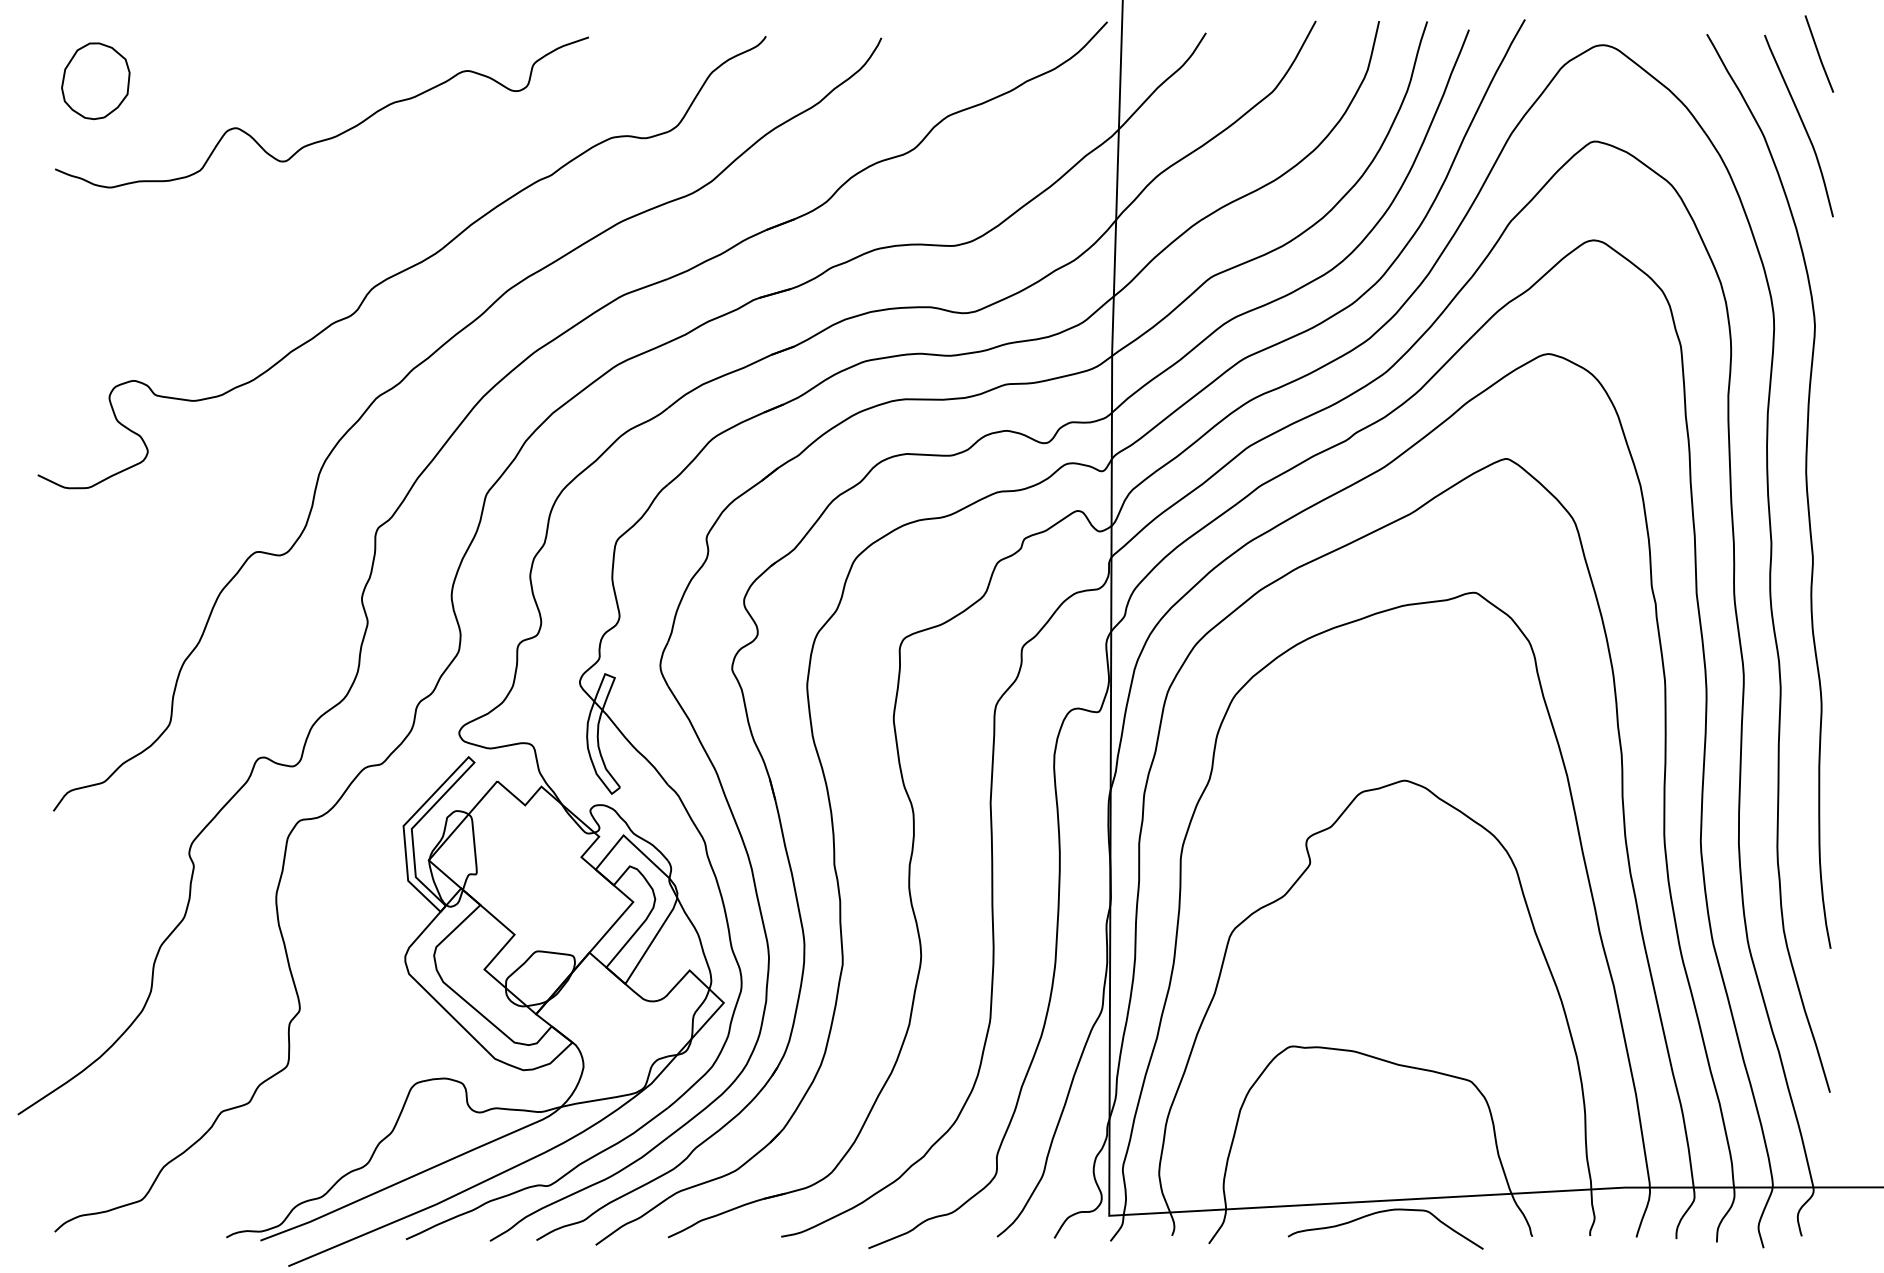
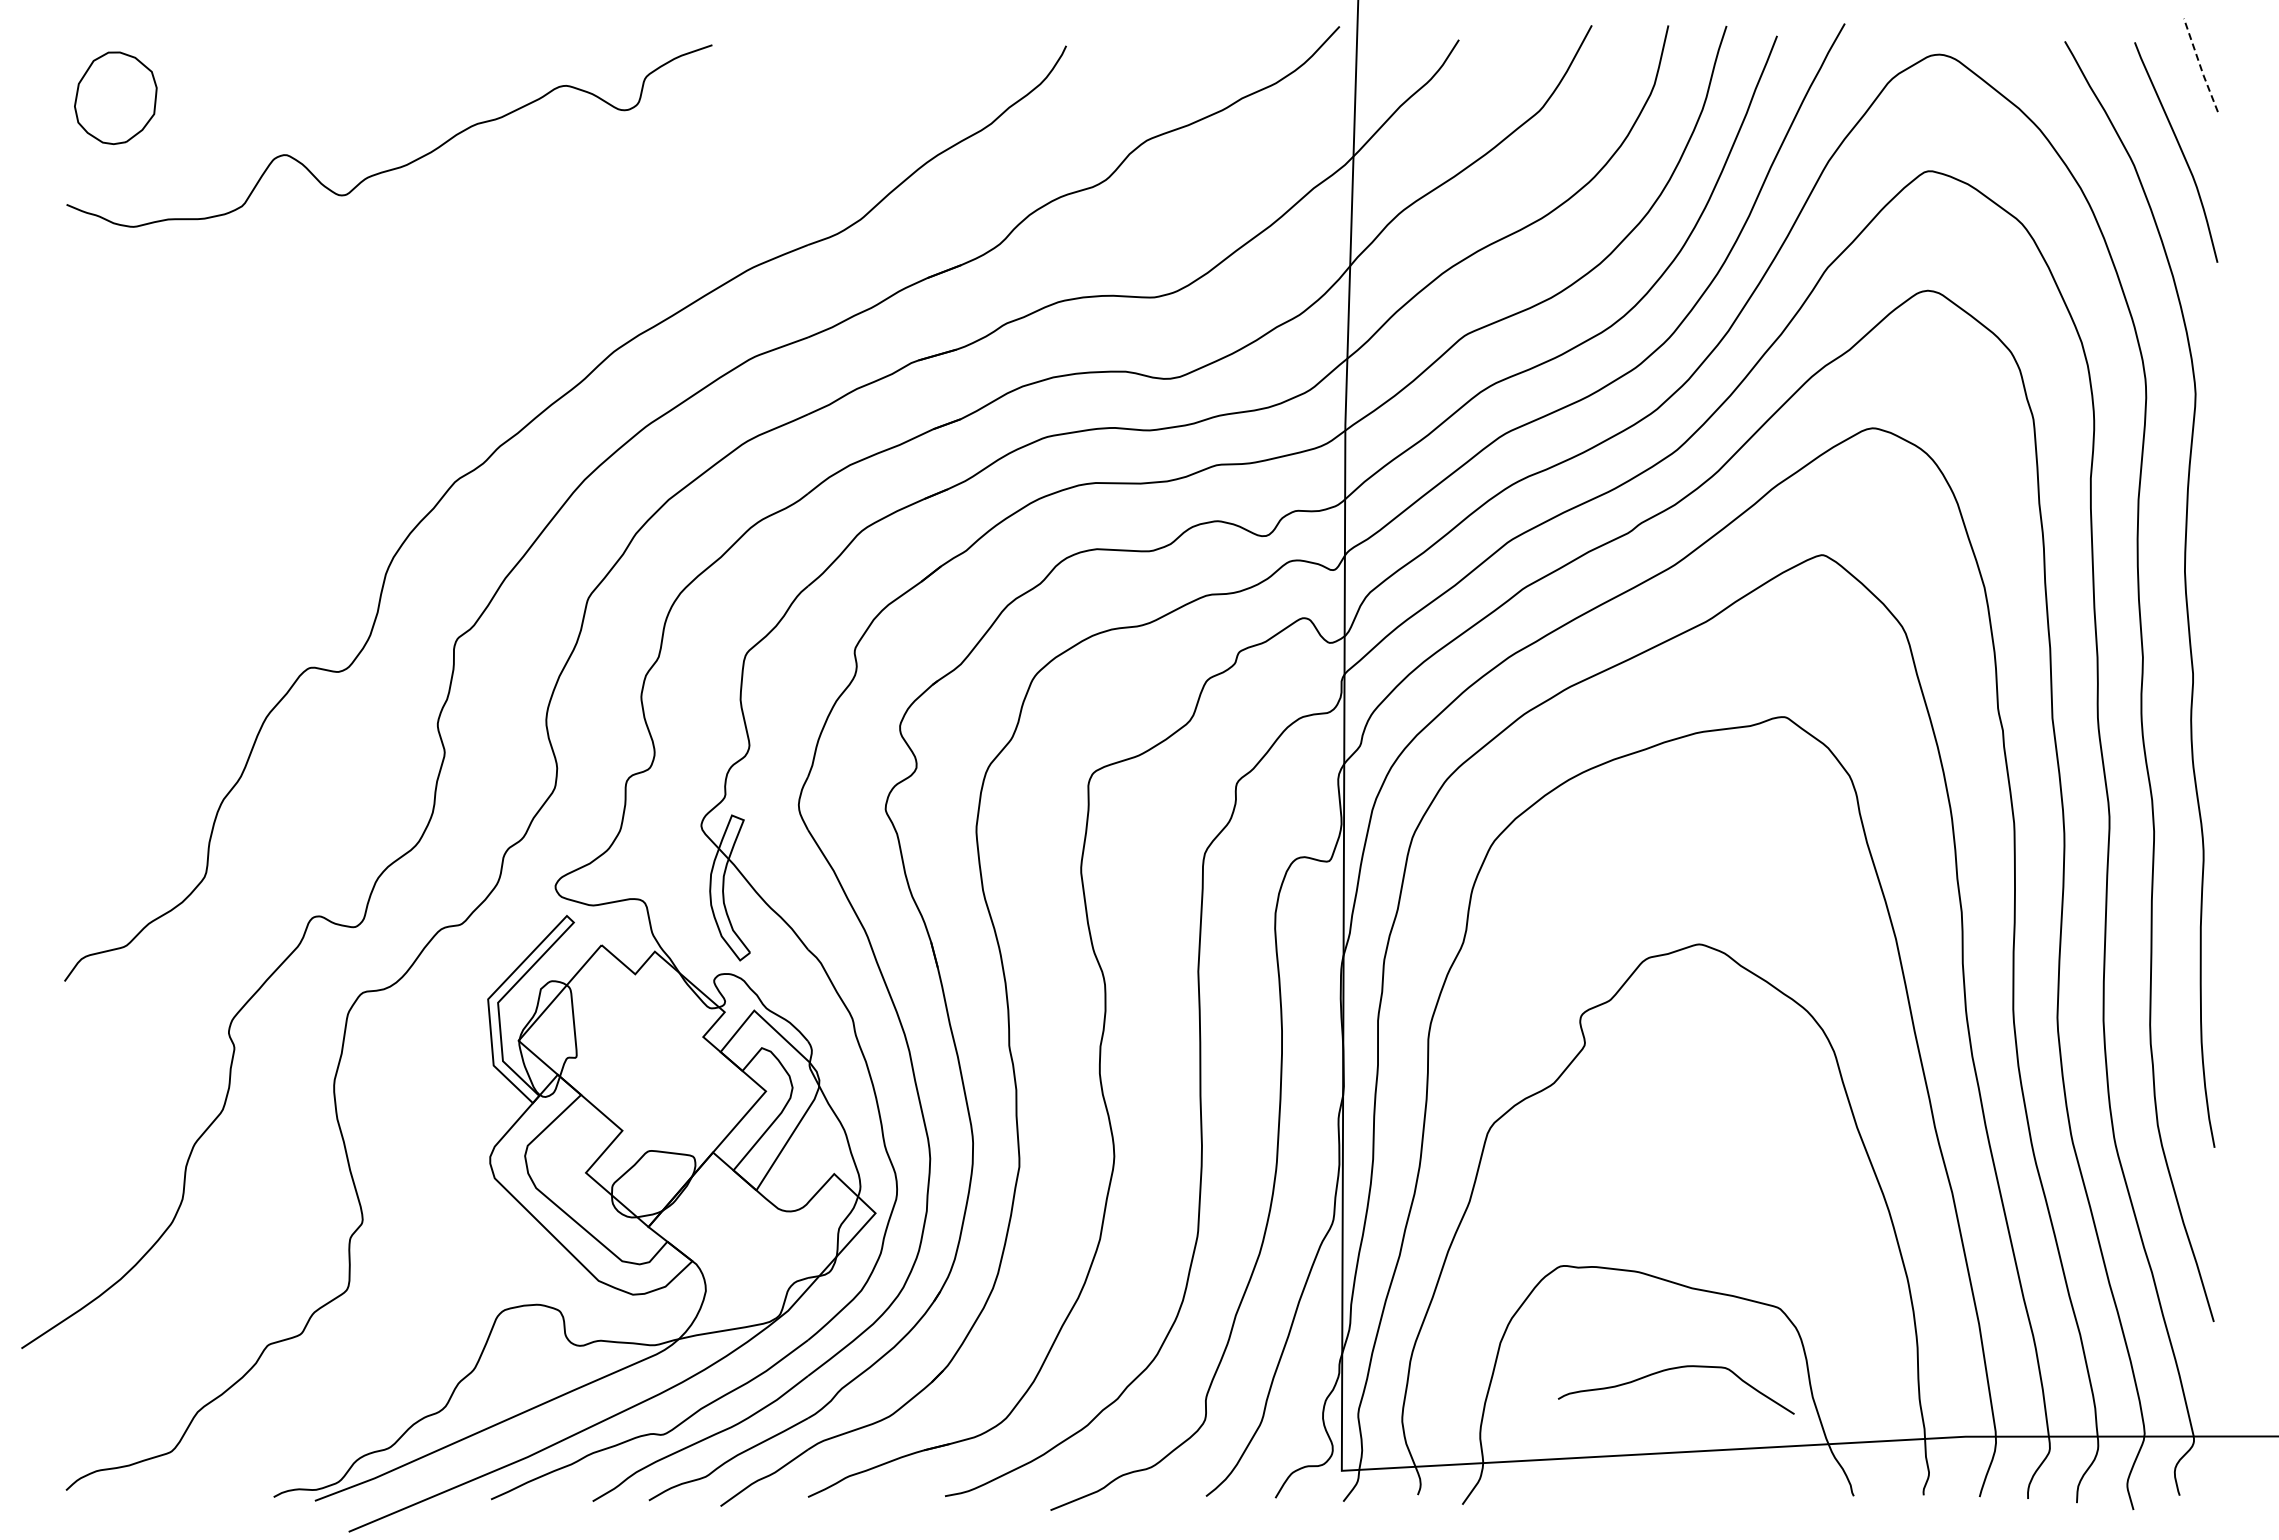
line: (1819, 54) -> (2200, 65), solid -> dashed
part: (405, 269) -> (490, 325), removed
curve: (1384, 1212) -> (1674, 1369), moved

